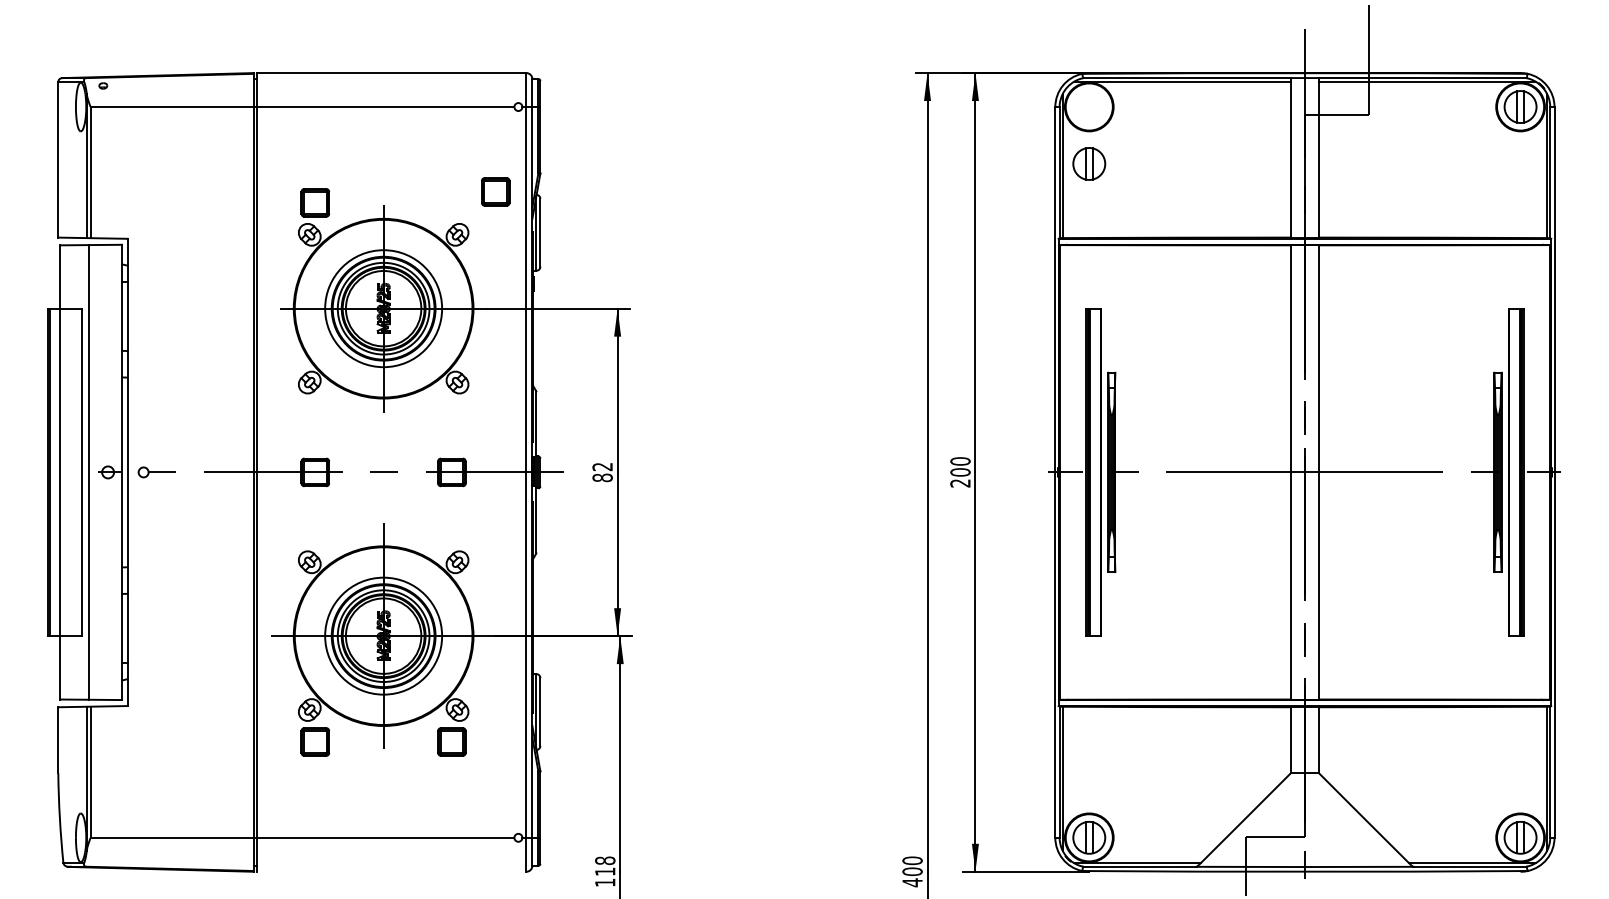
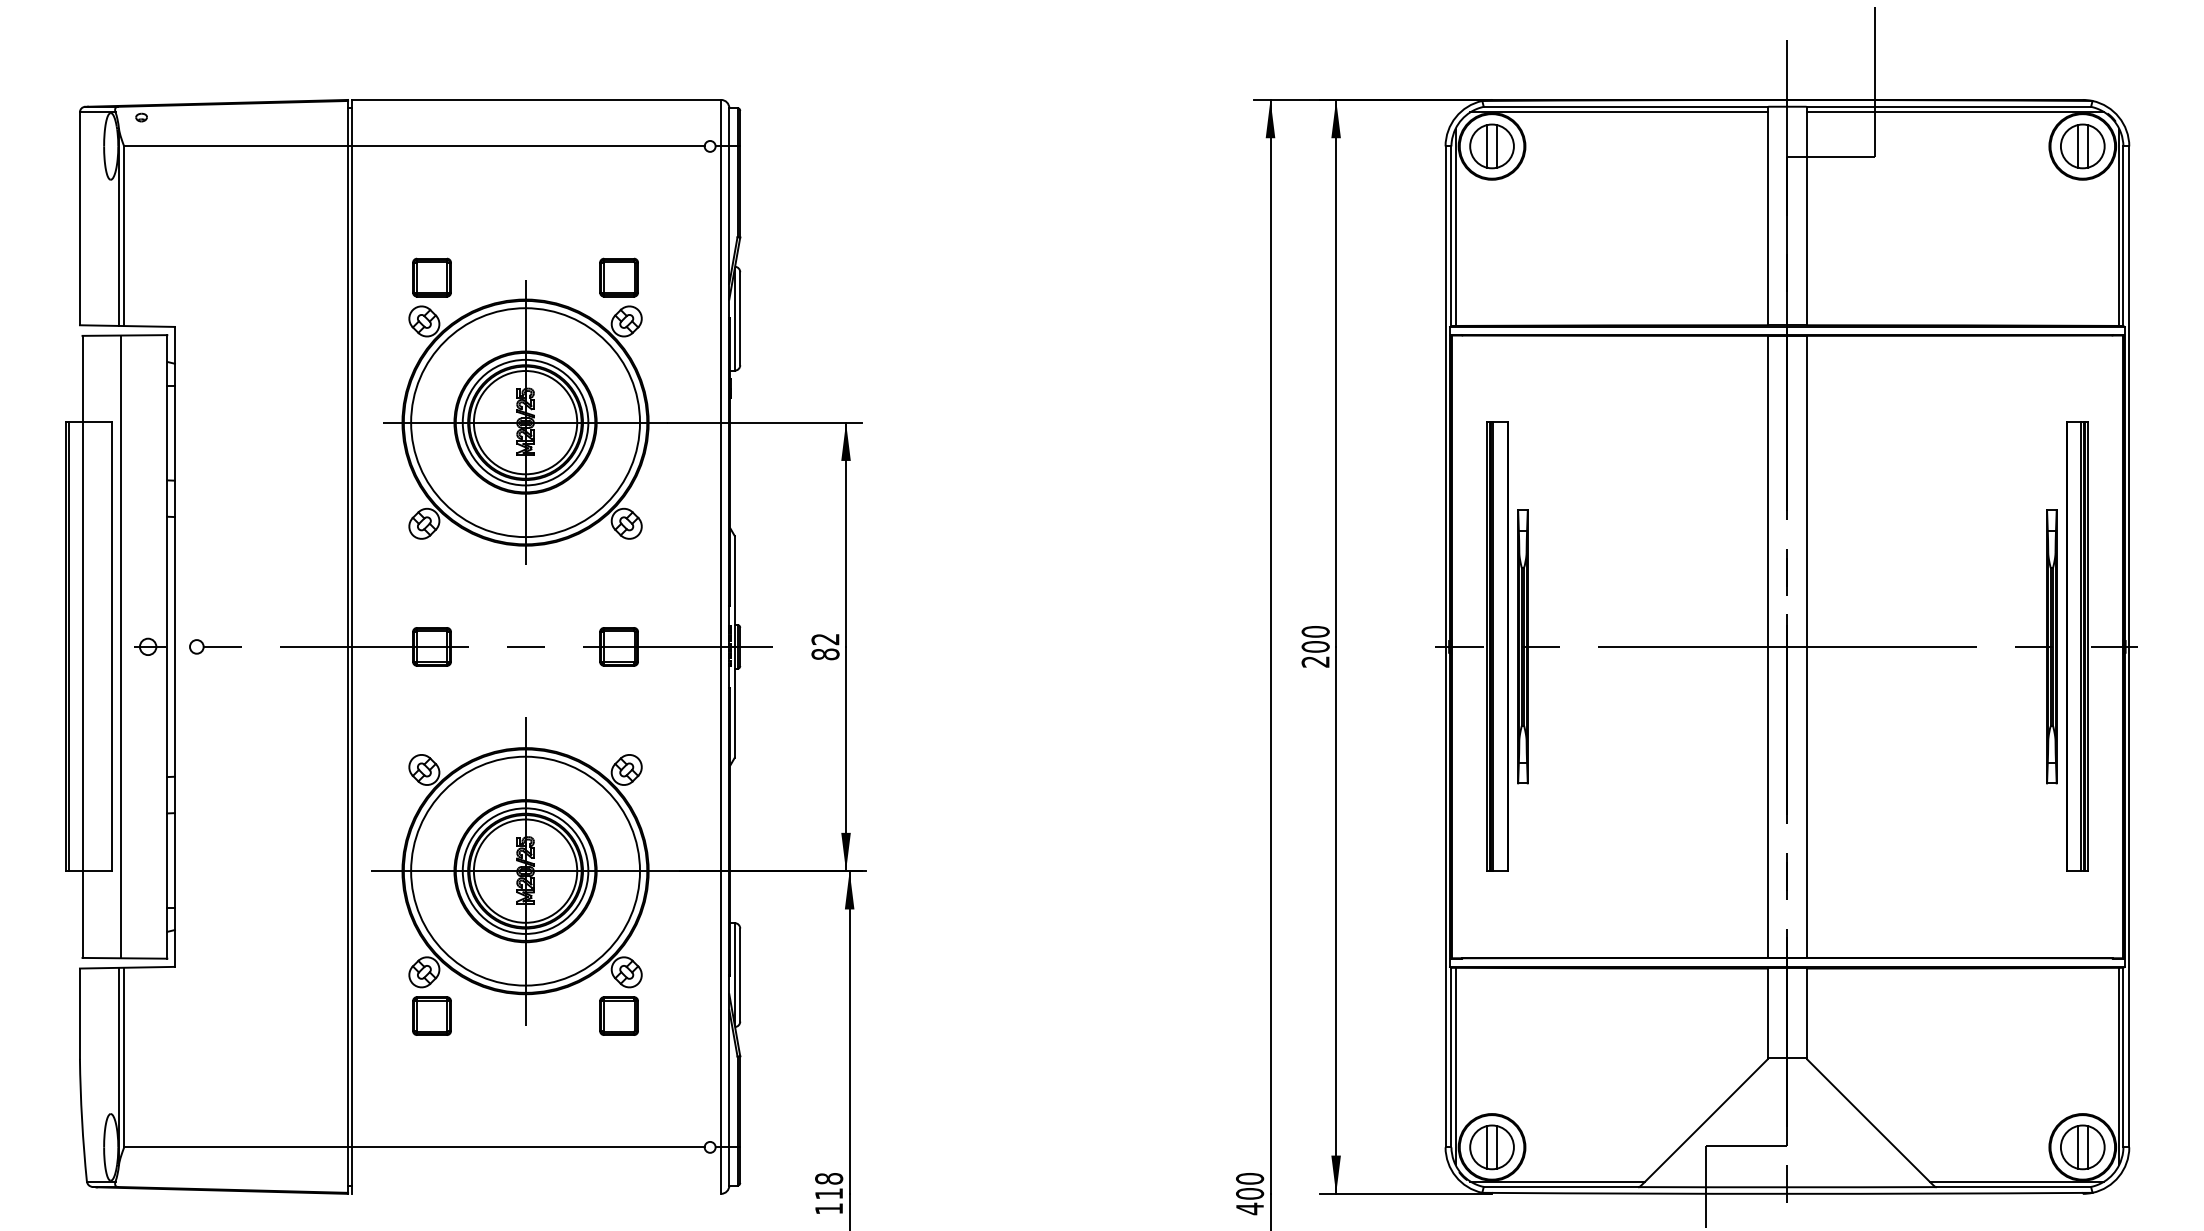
part: (1088, 164) -> (1491, 146), moved
part: (495, 191) -> (618, 277), moved
circle: (383, 308) -> (525, 422), size x1.43
circle: (383, 635) -> (525, 870), size x1.43

